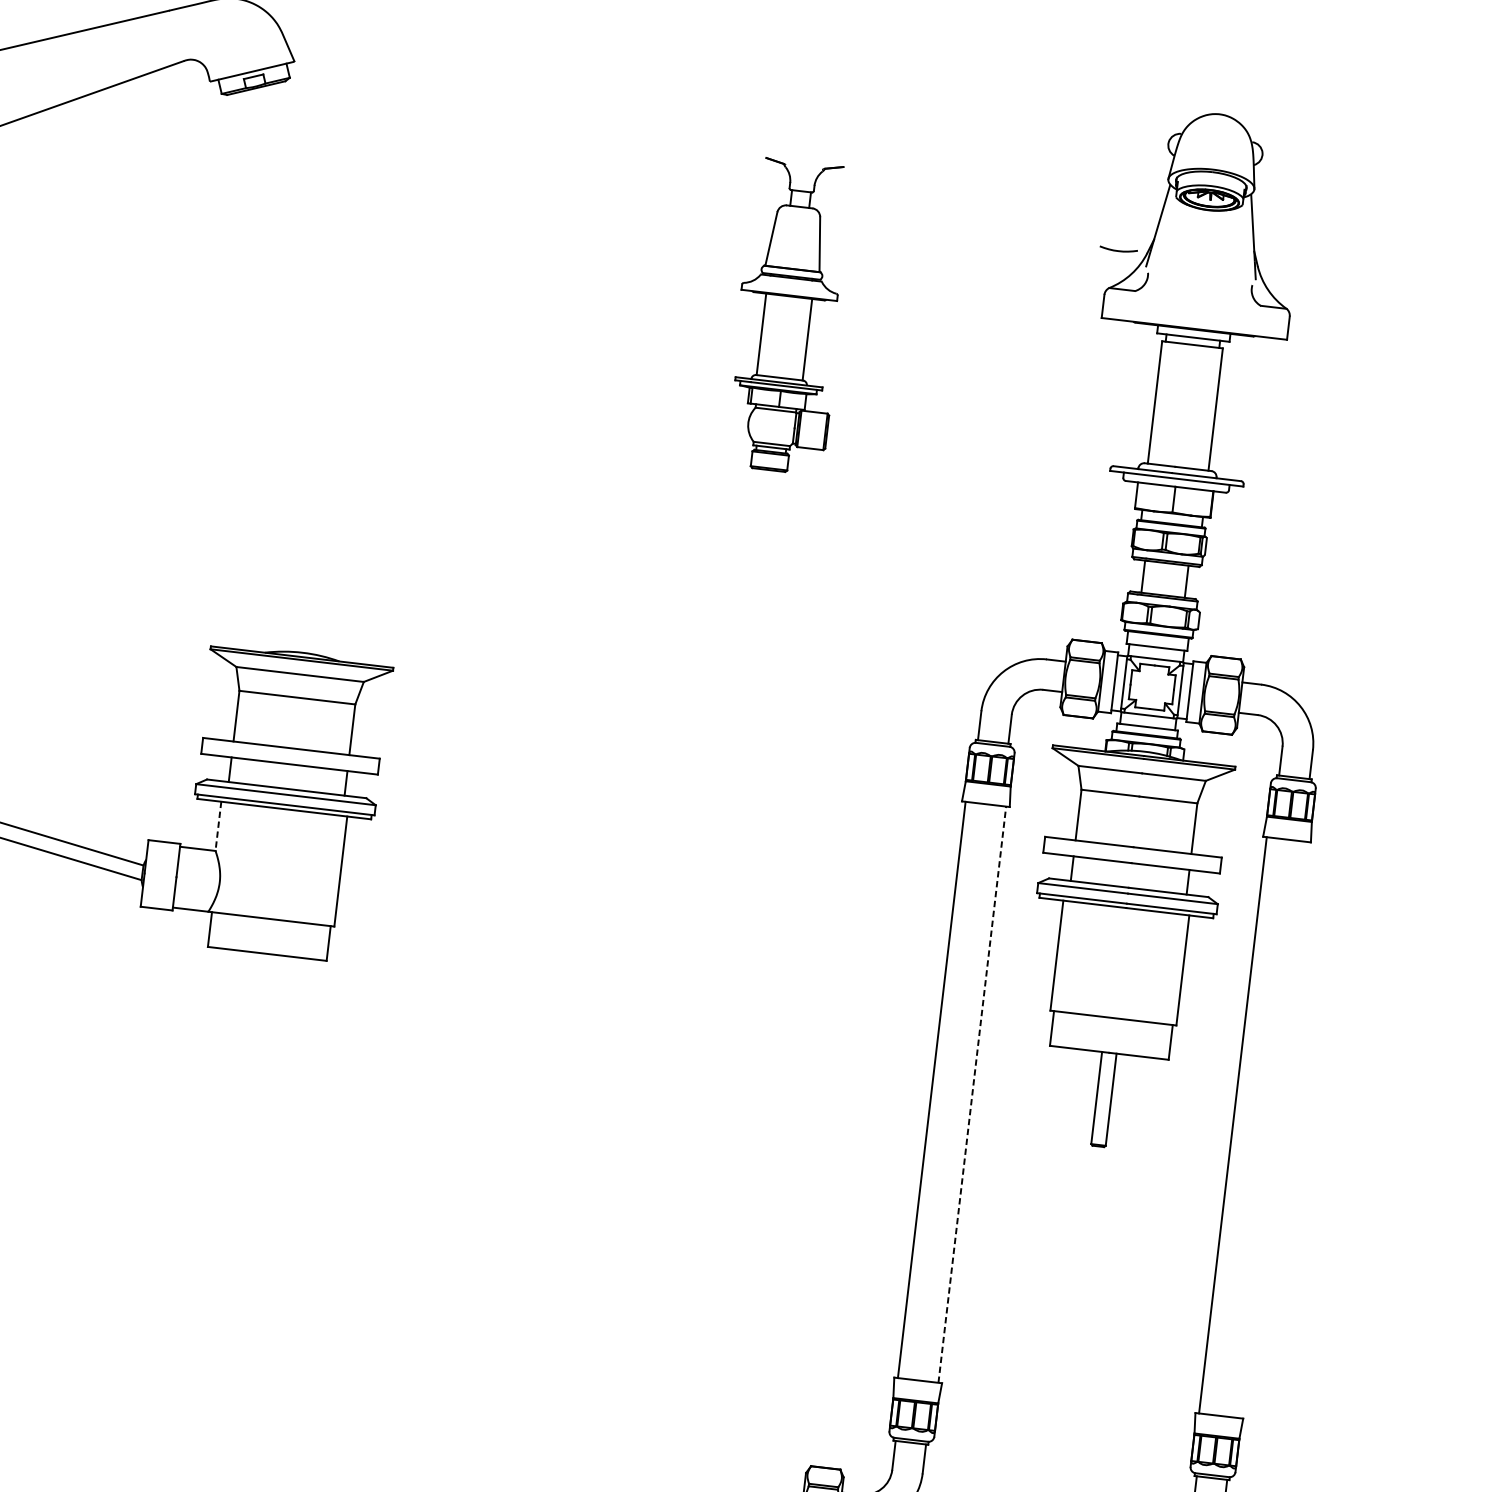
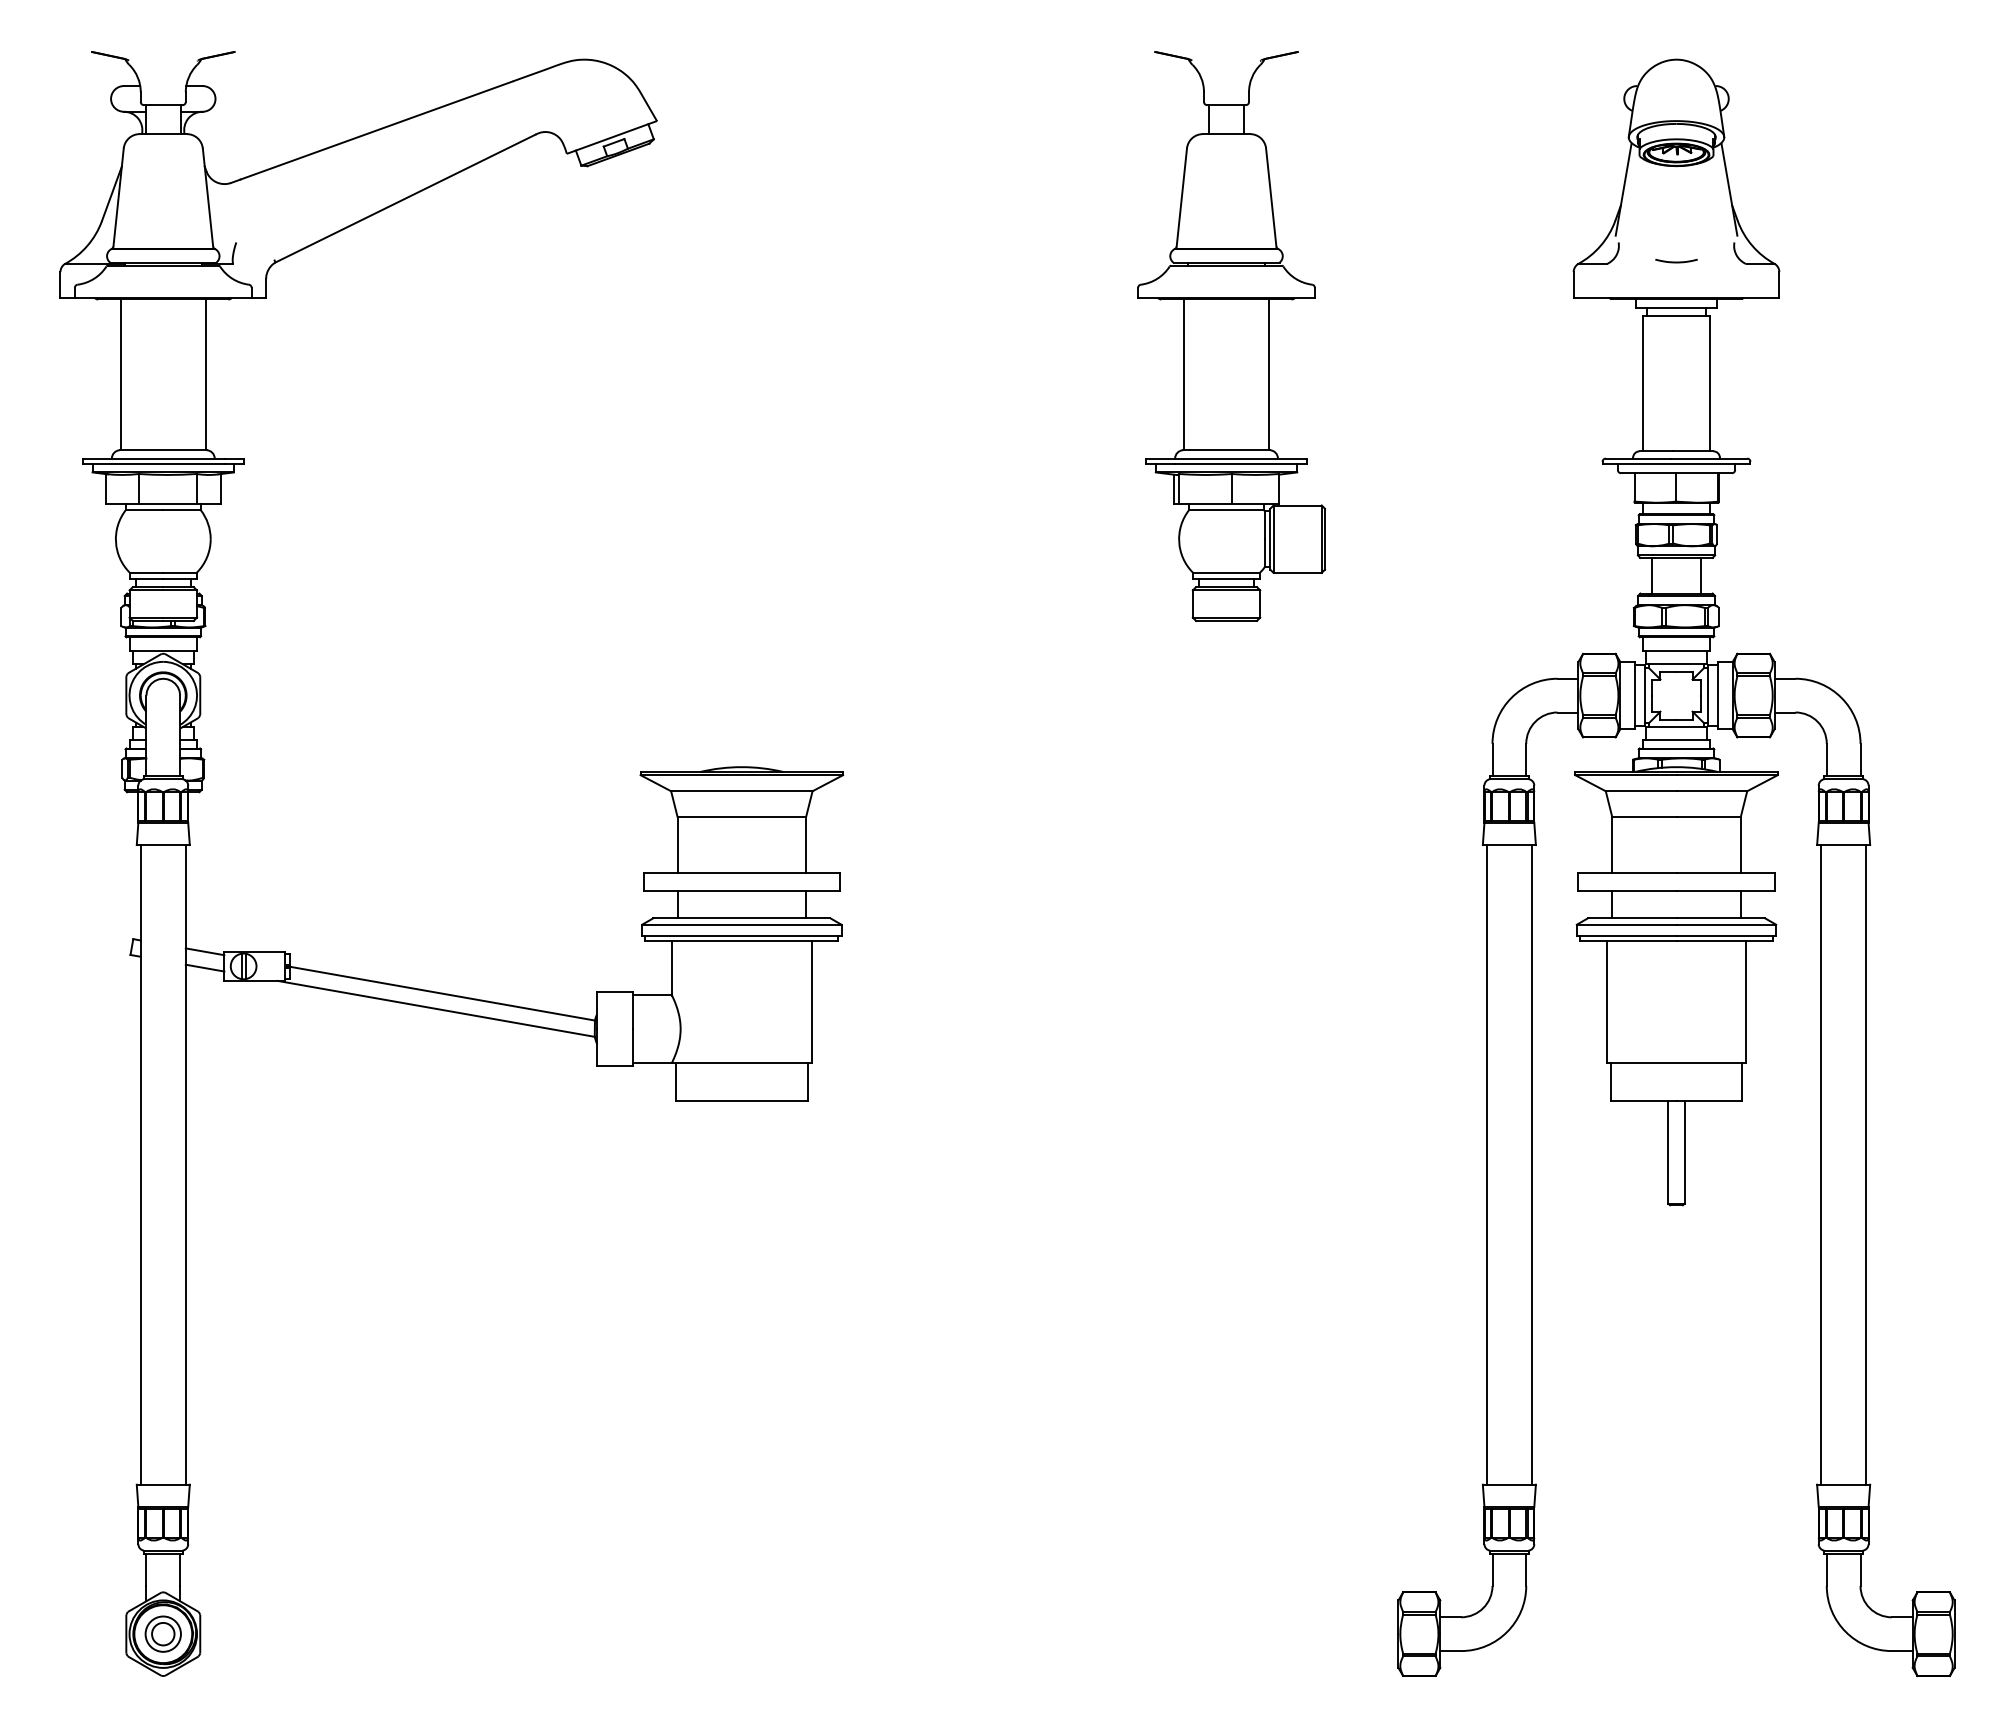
curve: (1118, 250) -> (1676, 261), moved
part: (789, 316) -> (1231, 336), size x1.67
line: (217, 826) -> (671, 968), dashed -> solid
line: (972, 1094) -> (1531, 1164), dashed -> solid
line: (1273, 1129) -> (1866, 1164), added

